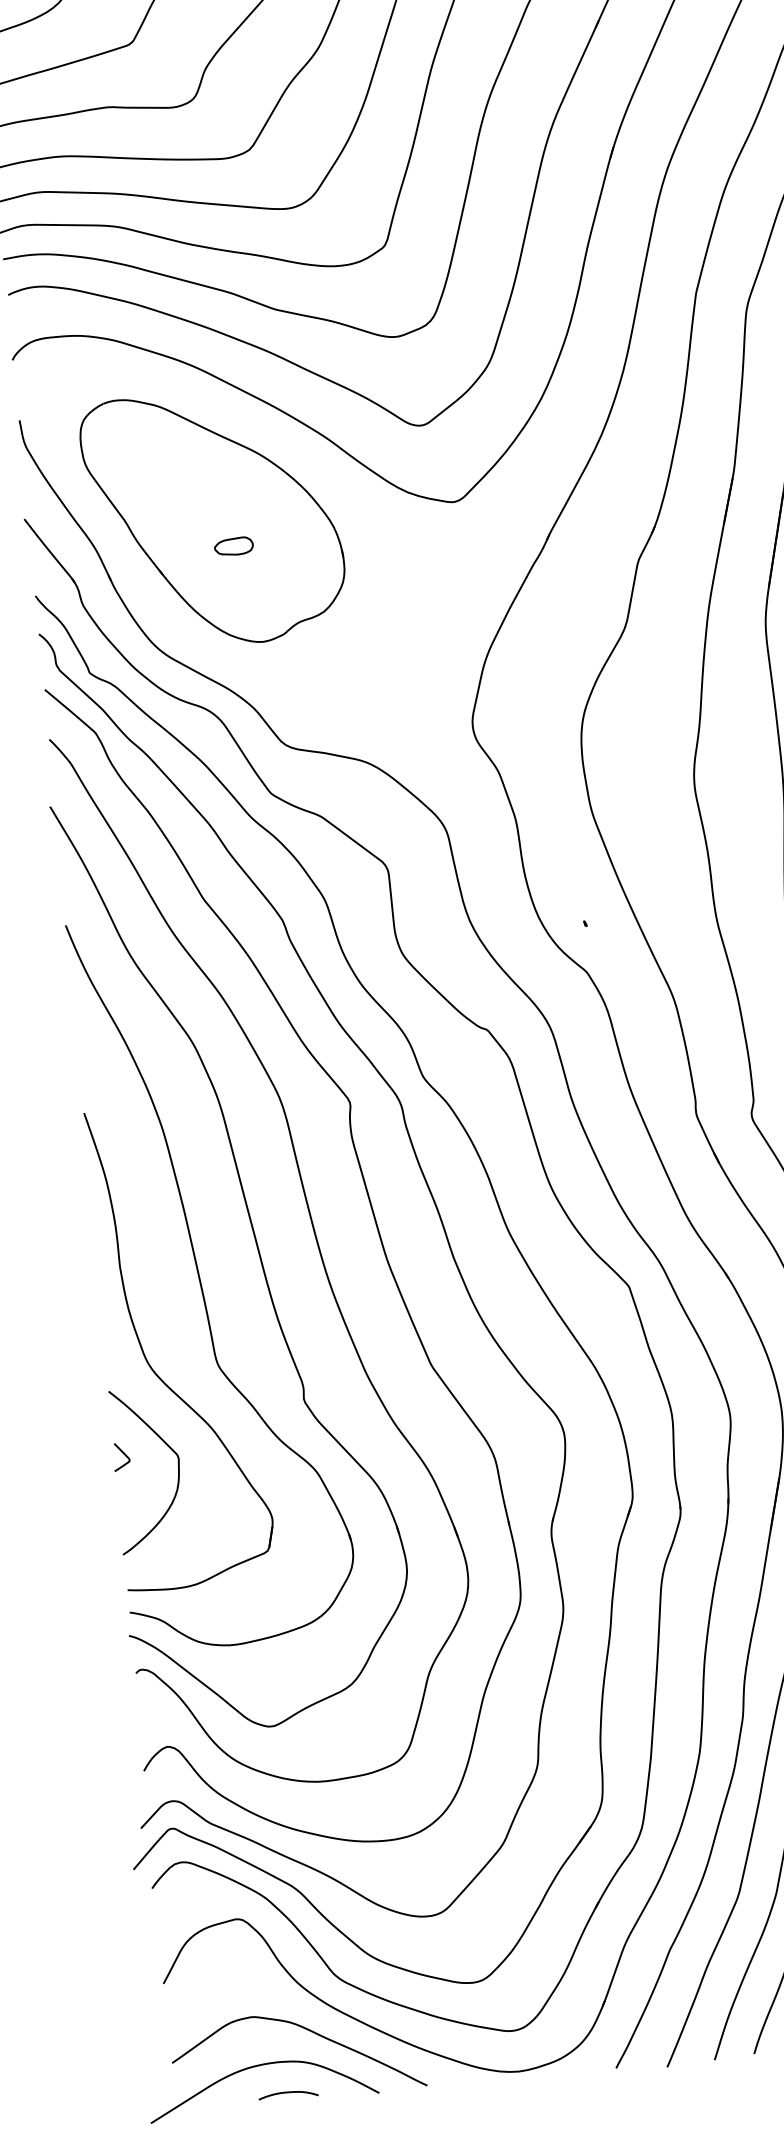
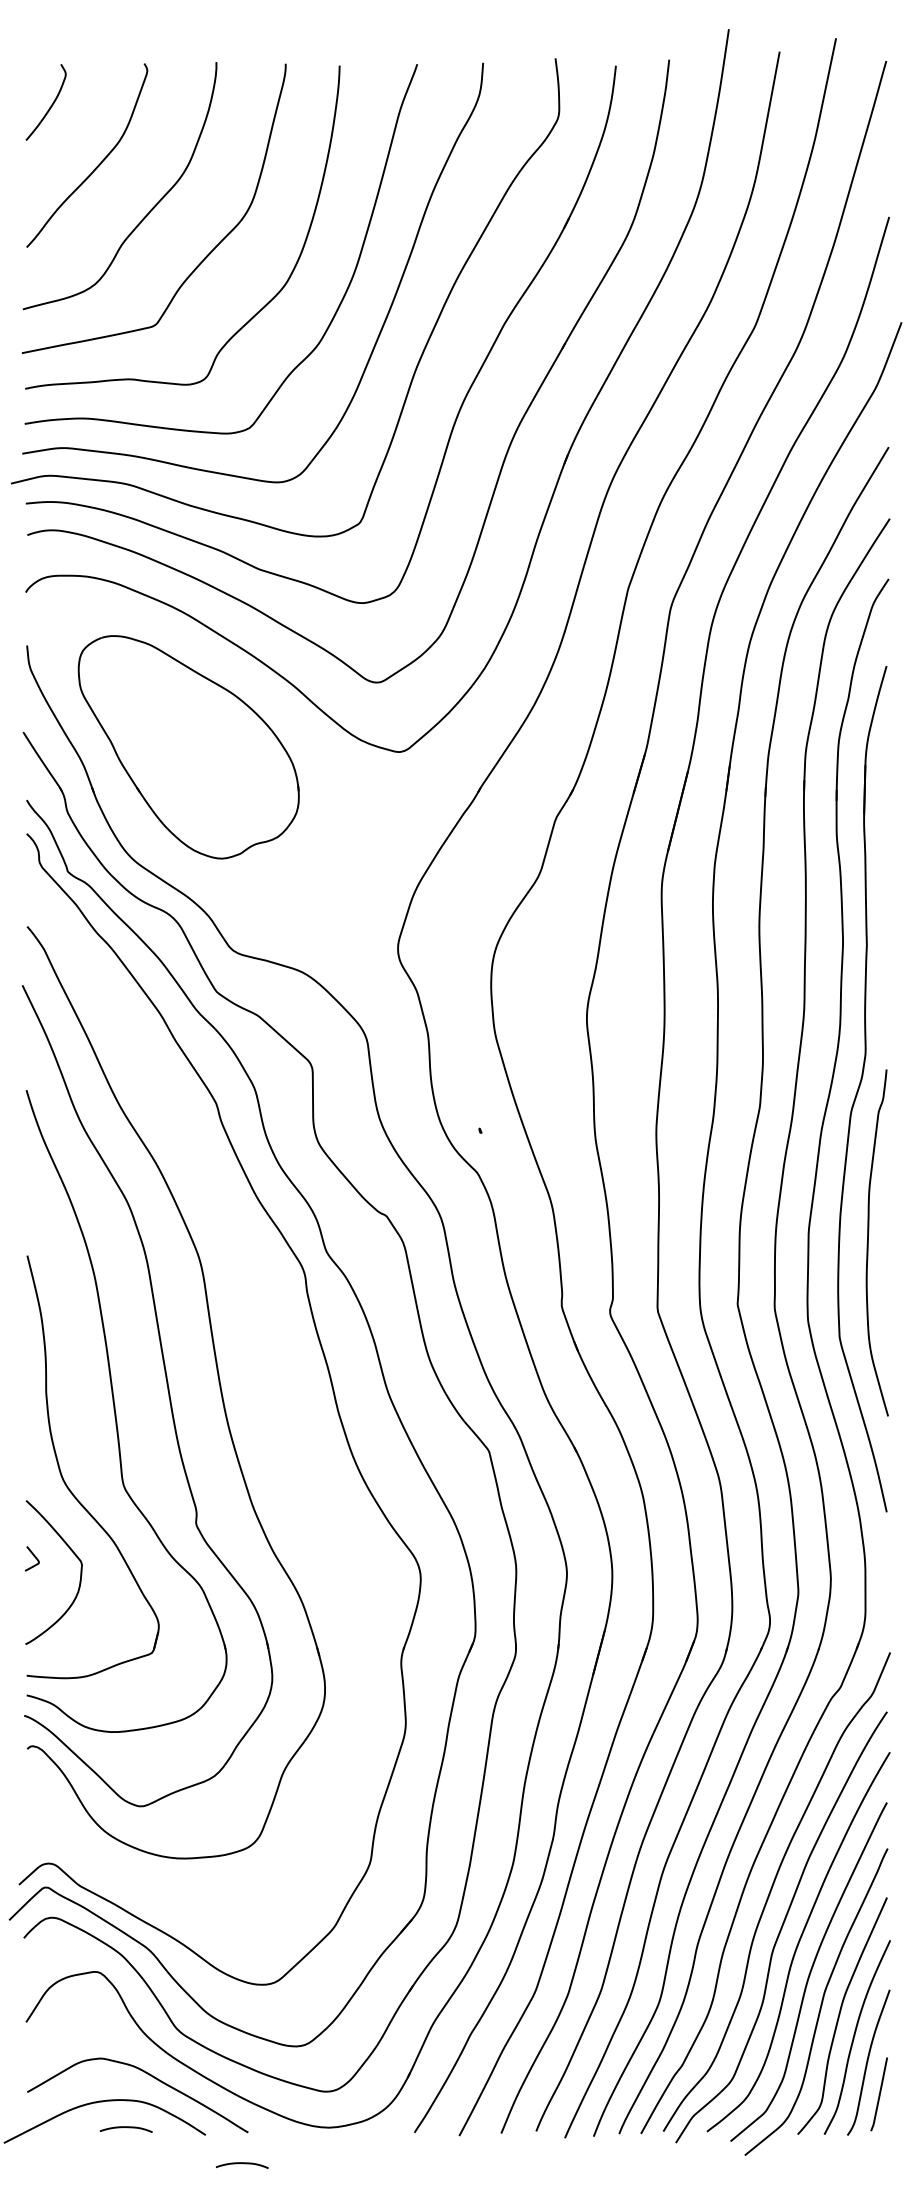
part: (233, 545) -> (203, 772), removed
part: (378, 1236) -> (274, 1387), removed
curve: (422, 2121) -> (241, 2163), added

